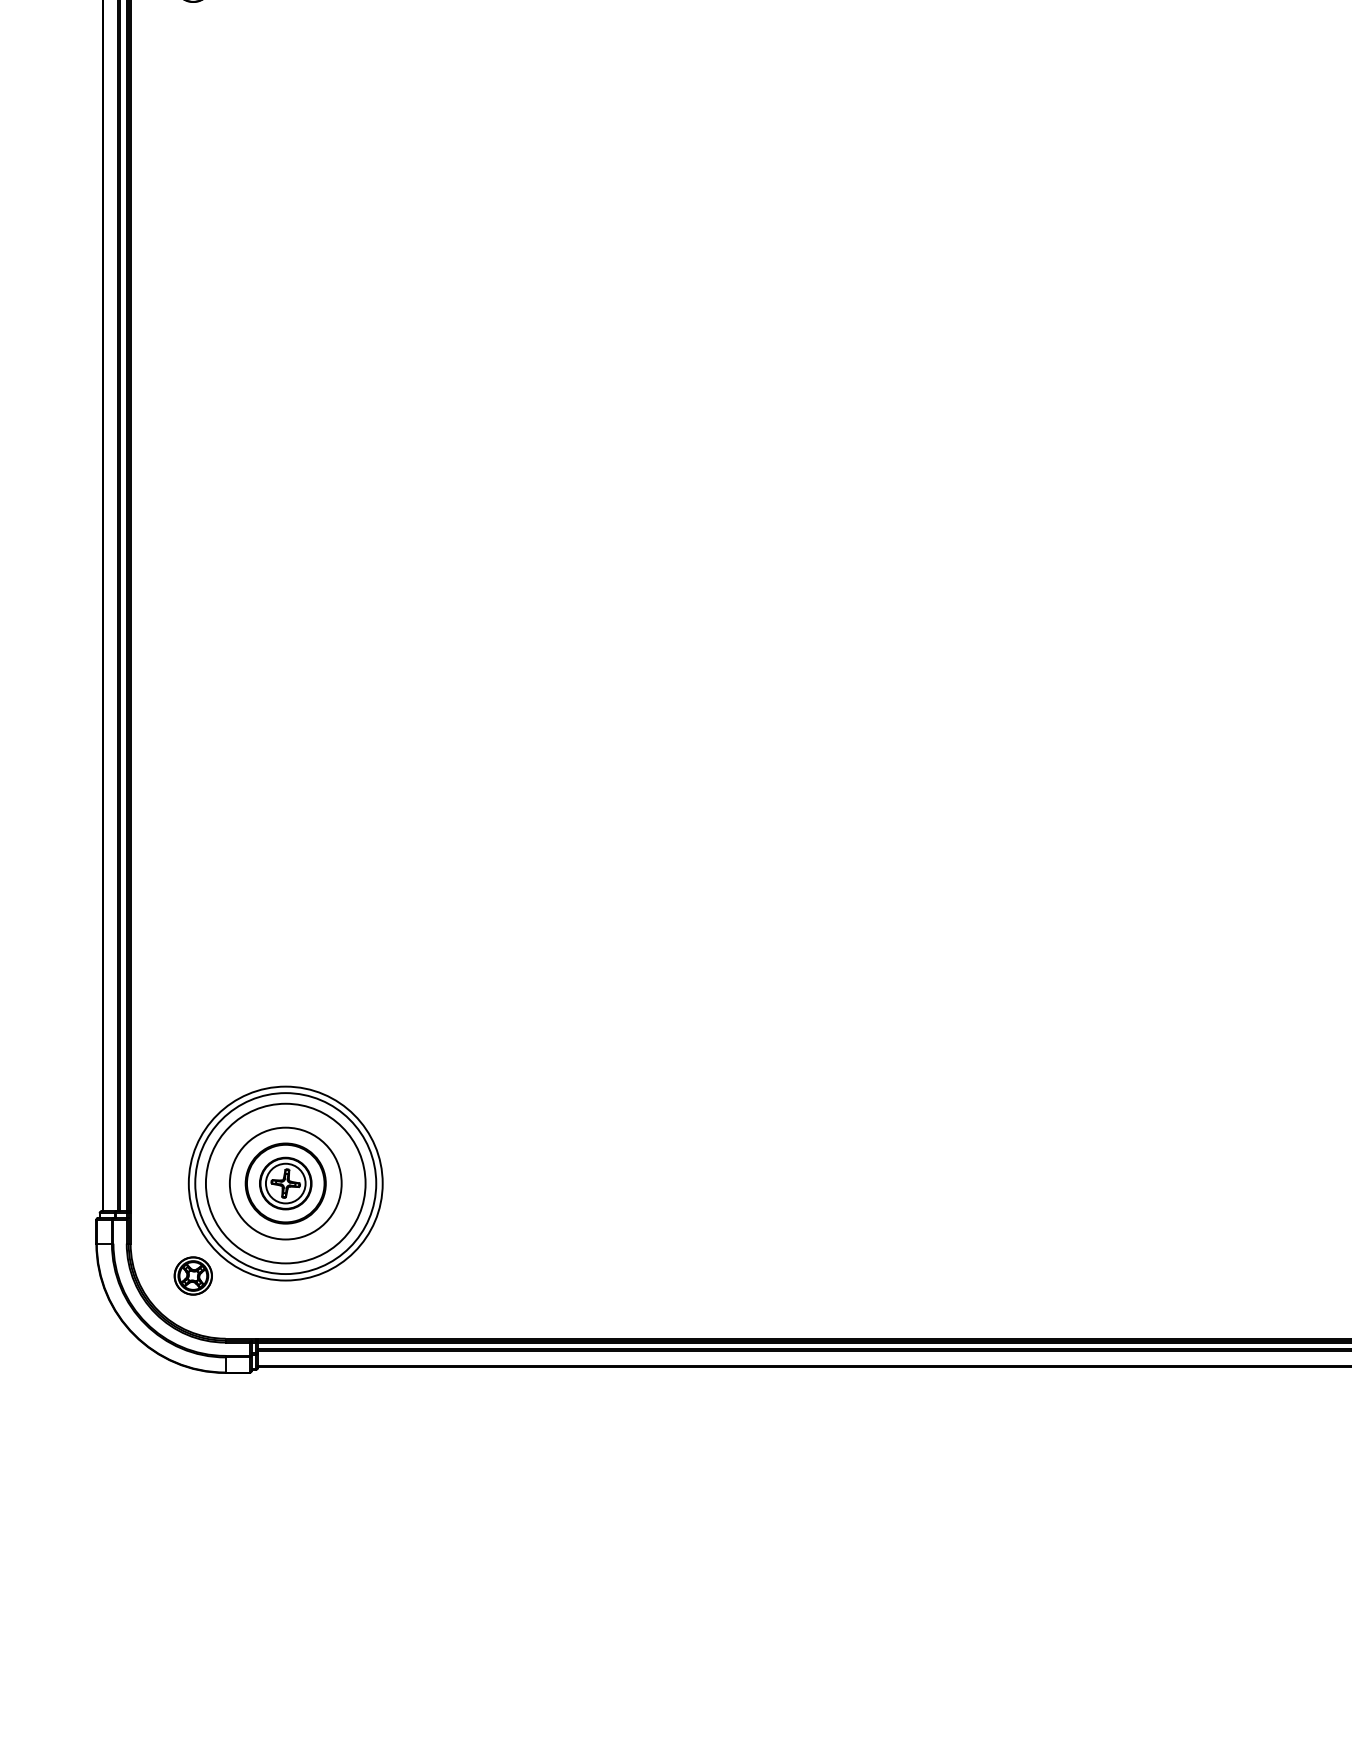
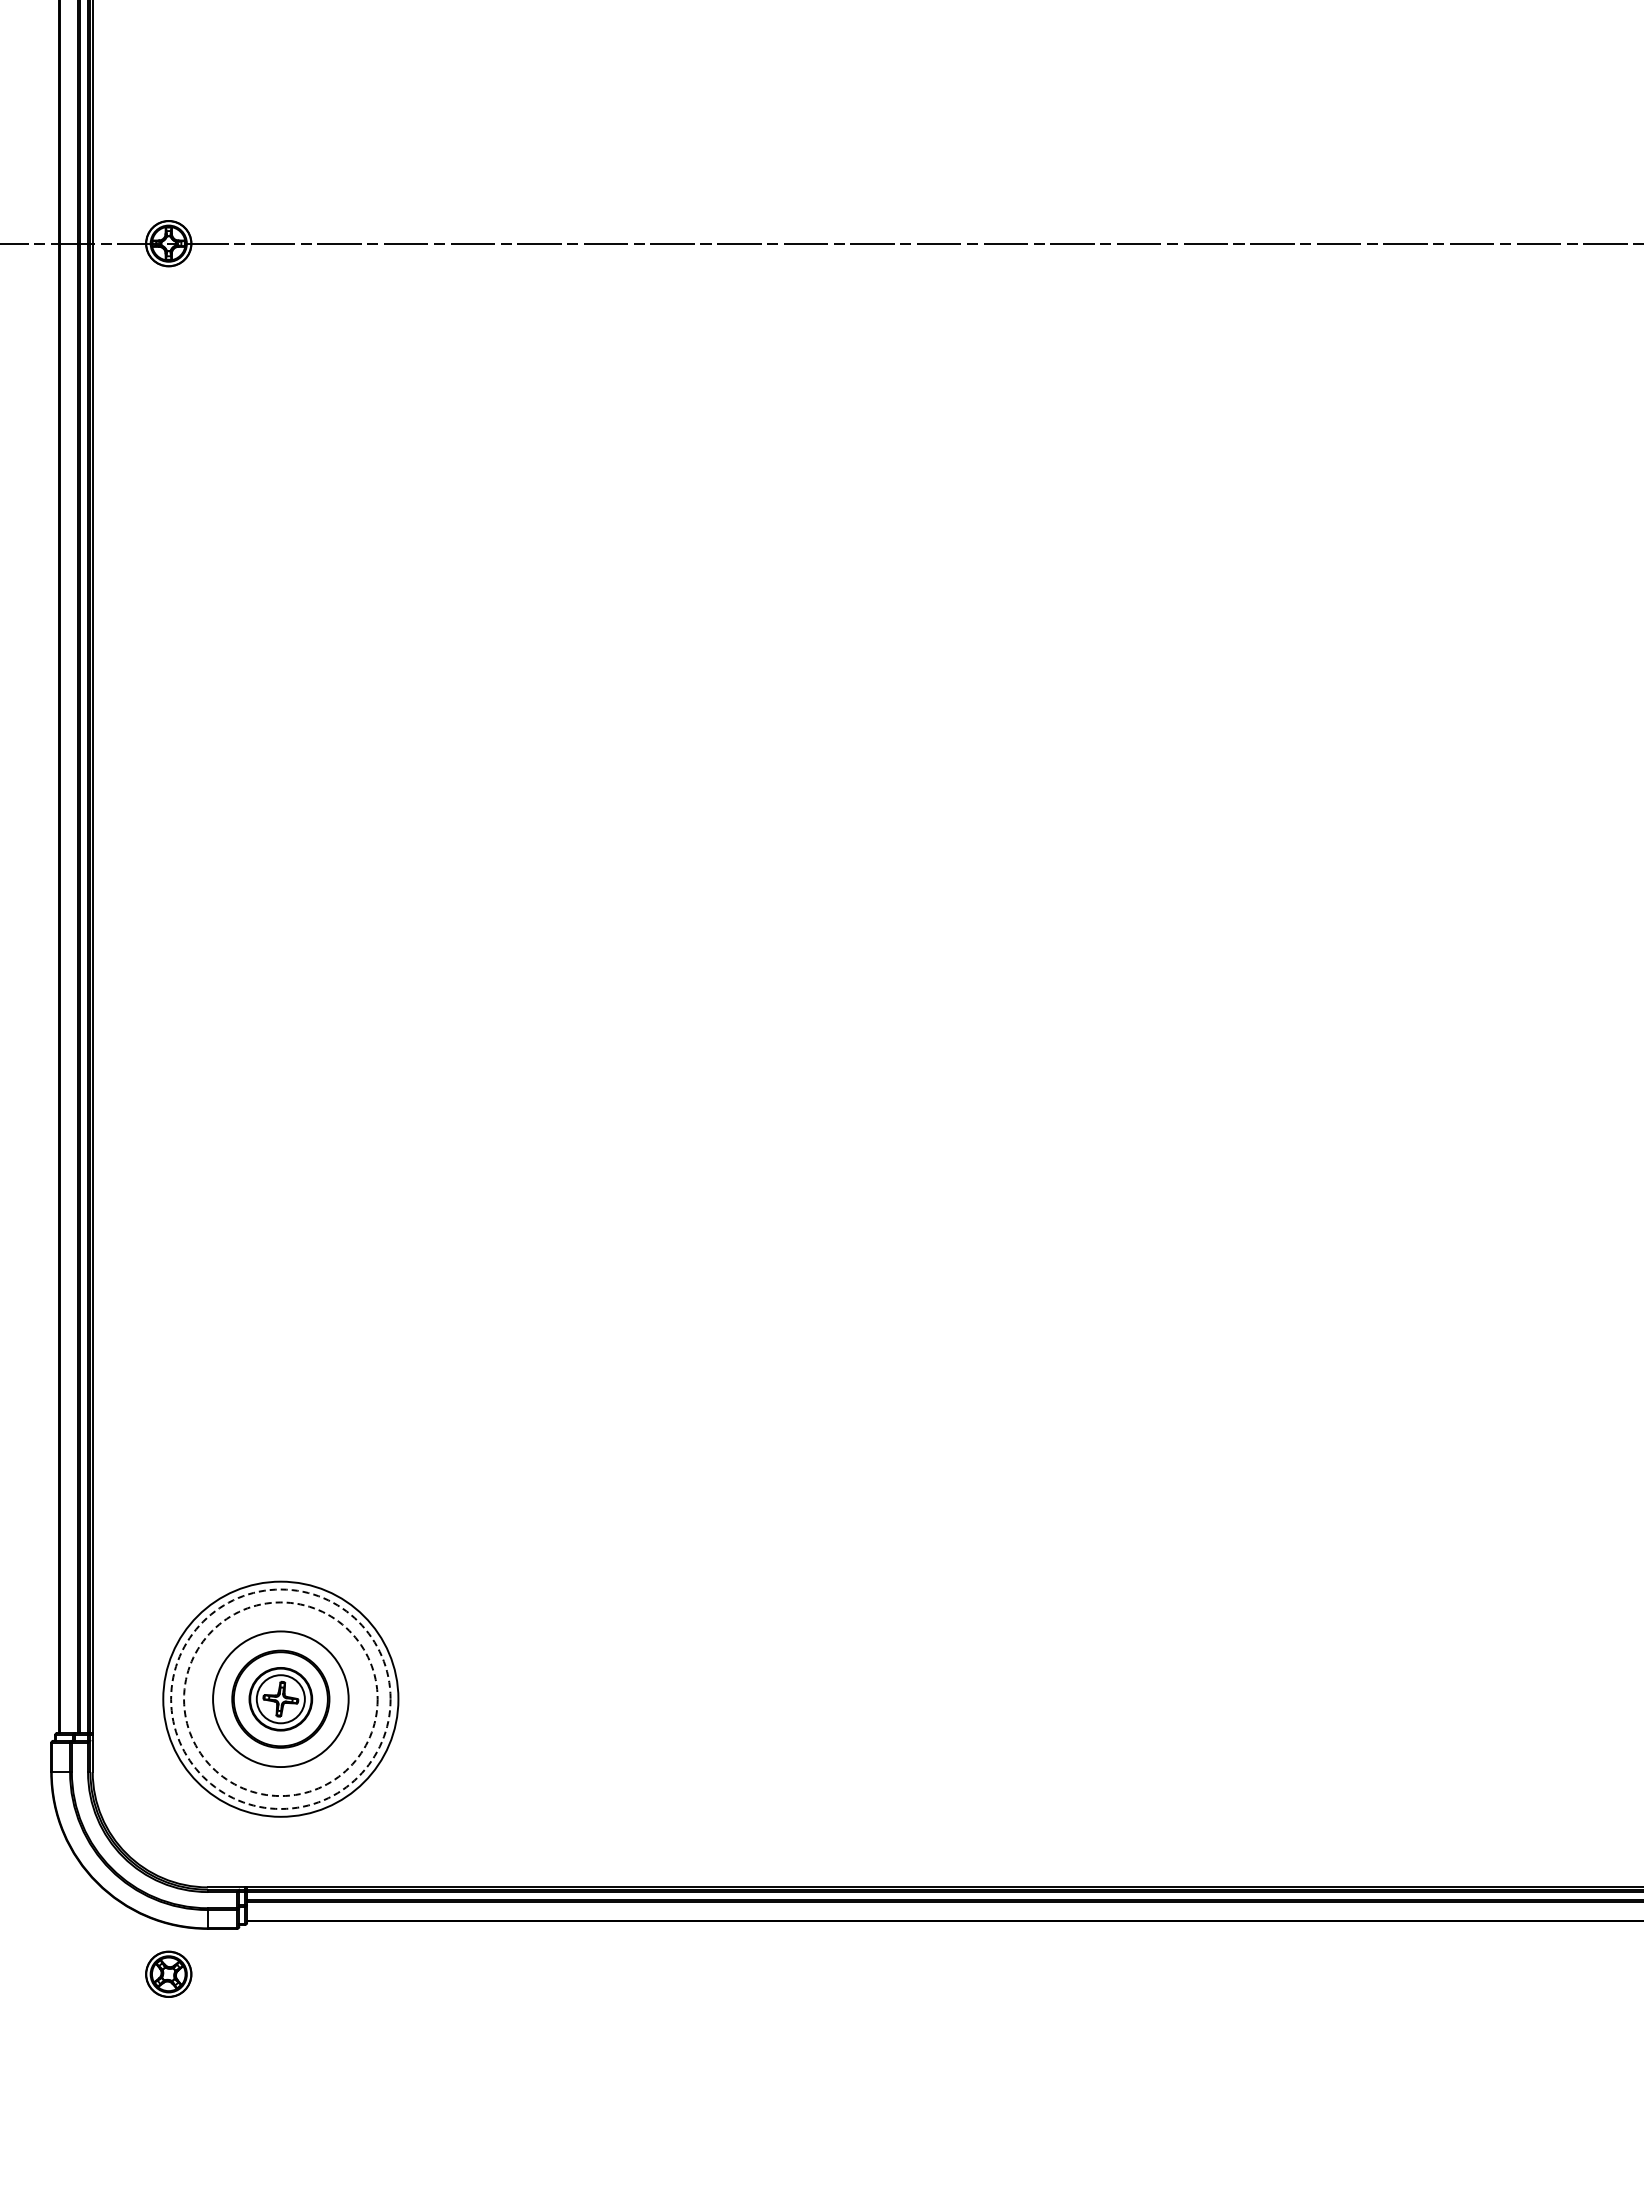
circle: (285, 1182) -> (280, 1698), solid -> dashed
circle: (285, 1183) -> (280, 1699), solid -> dashed
part: (193, 1275) -> (168, 1973), moved

